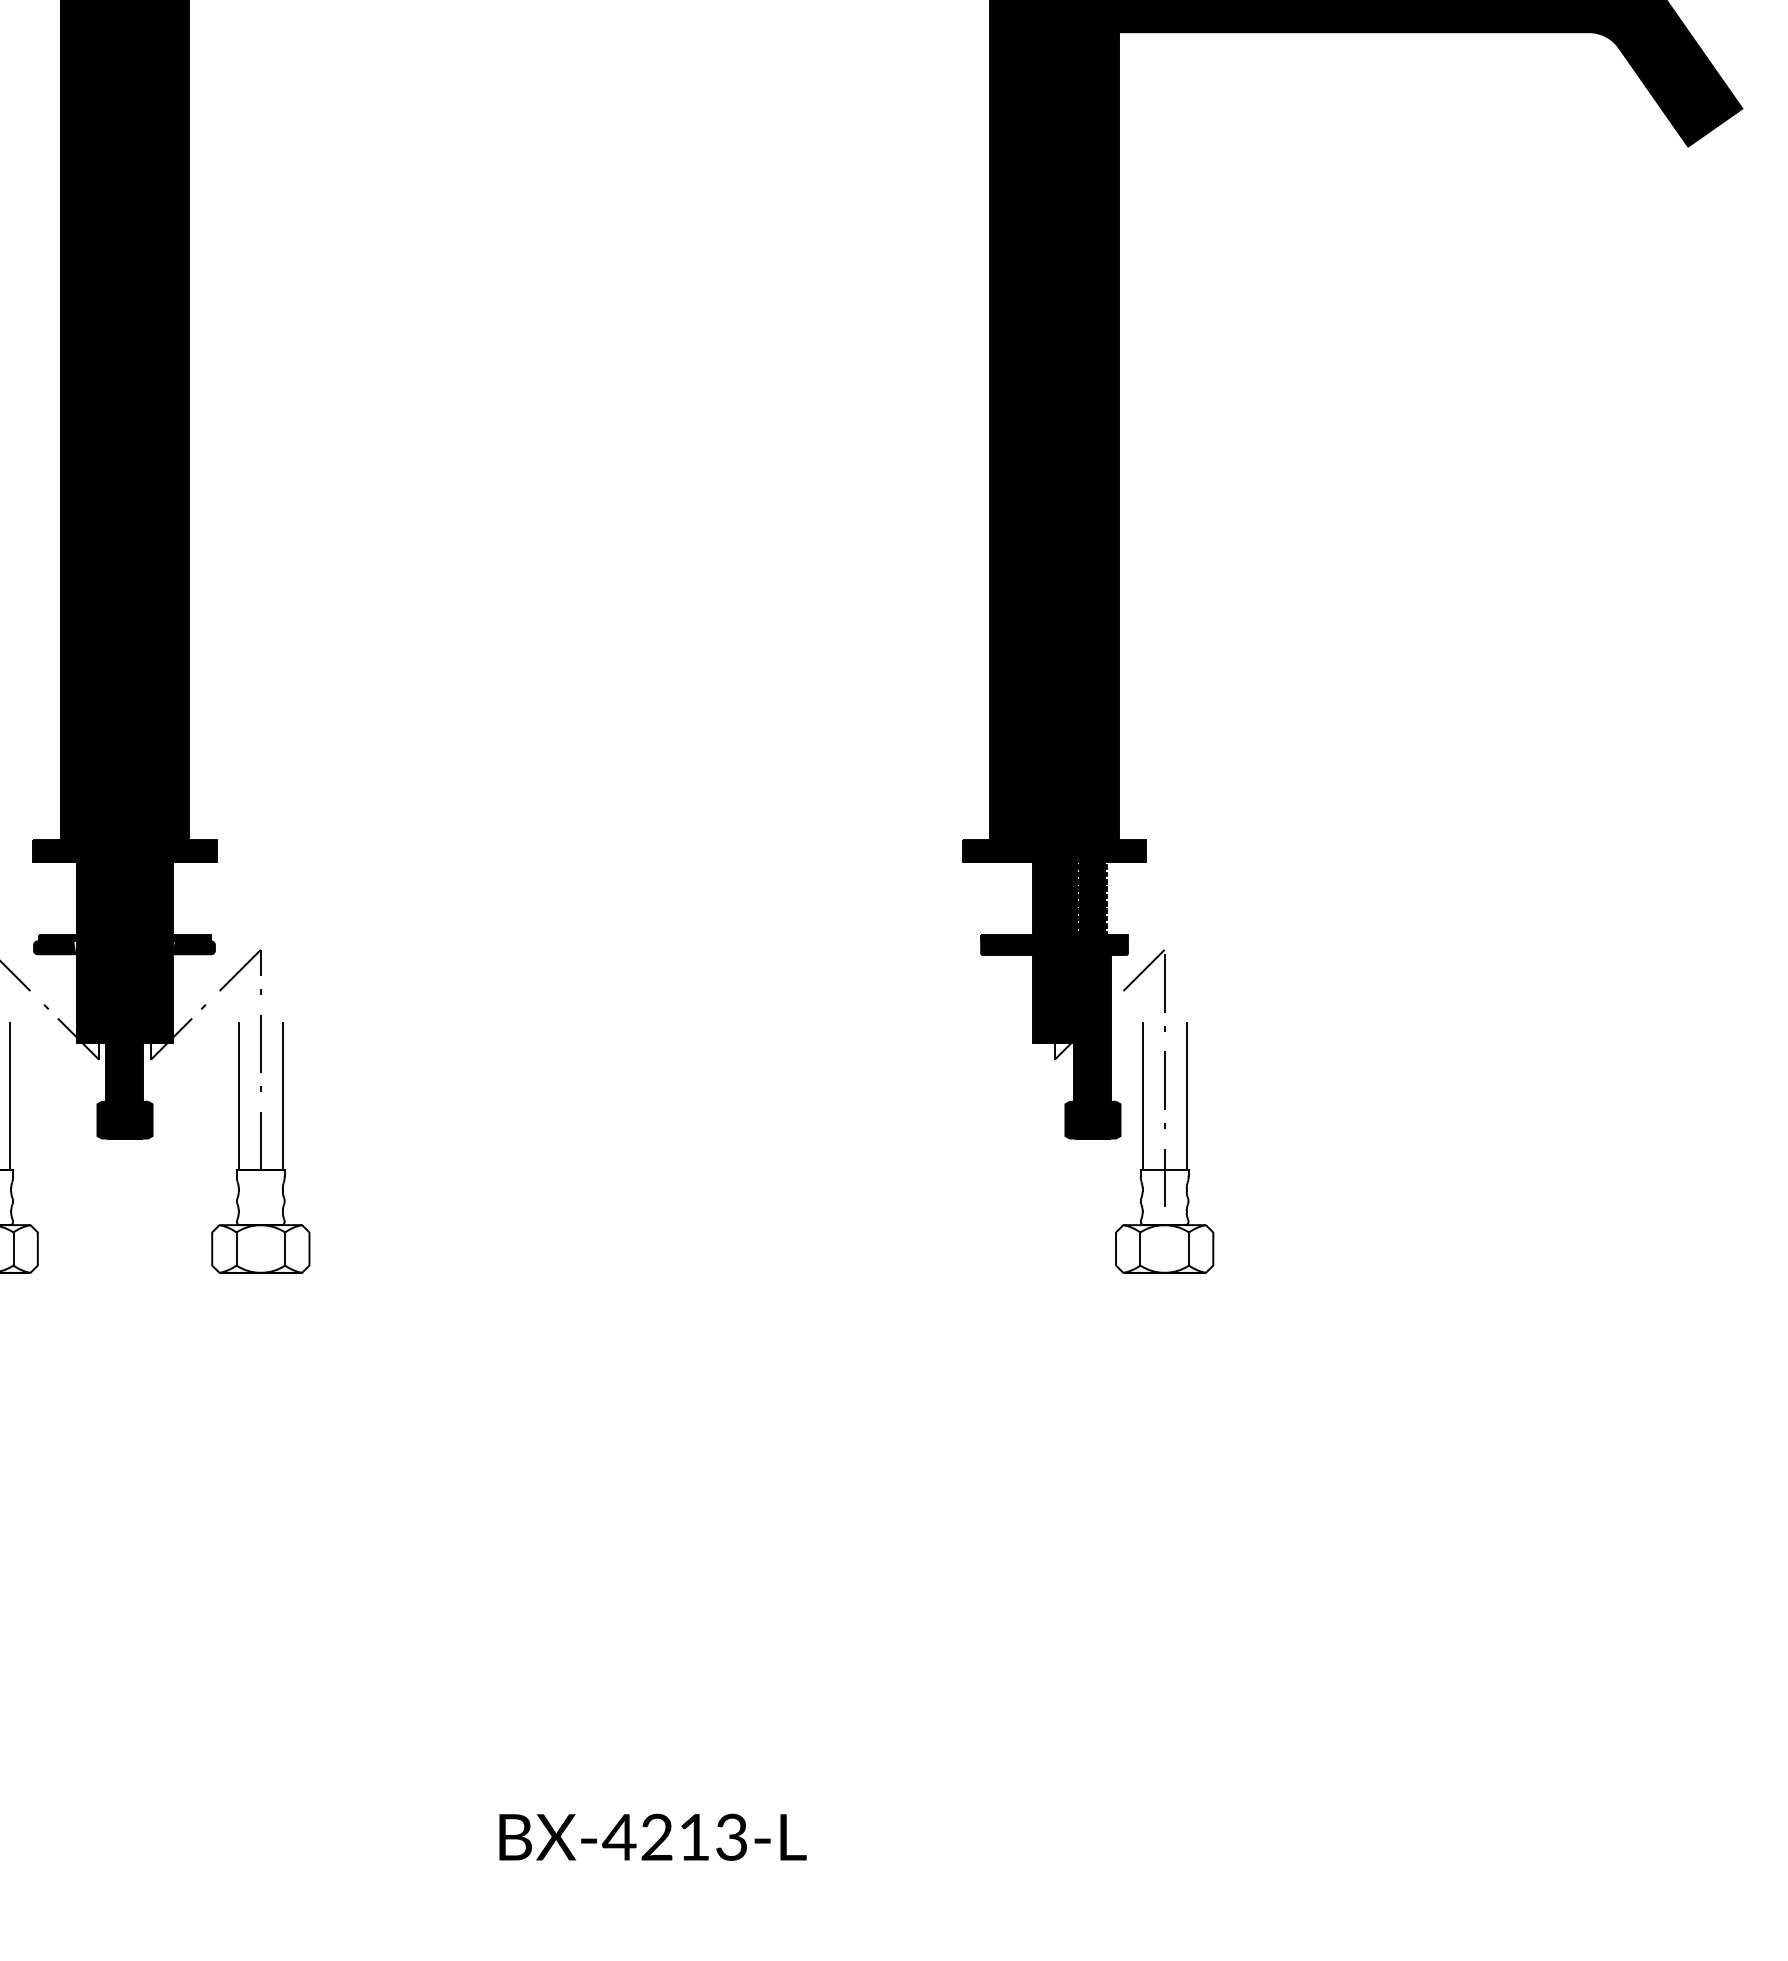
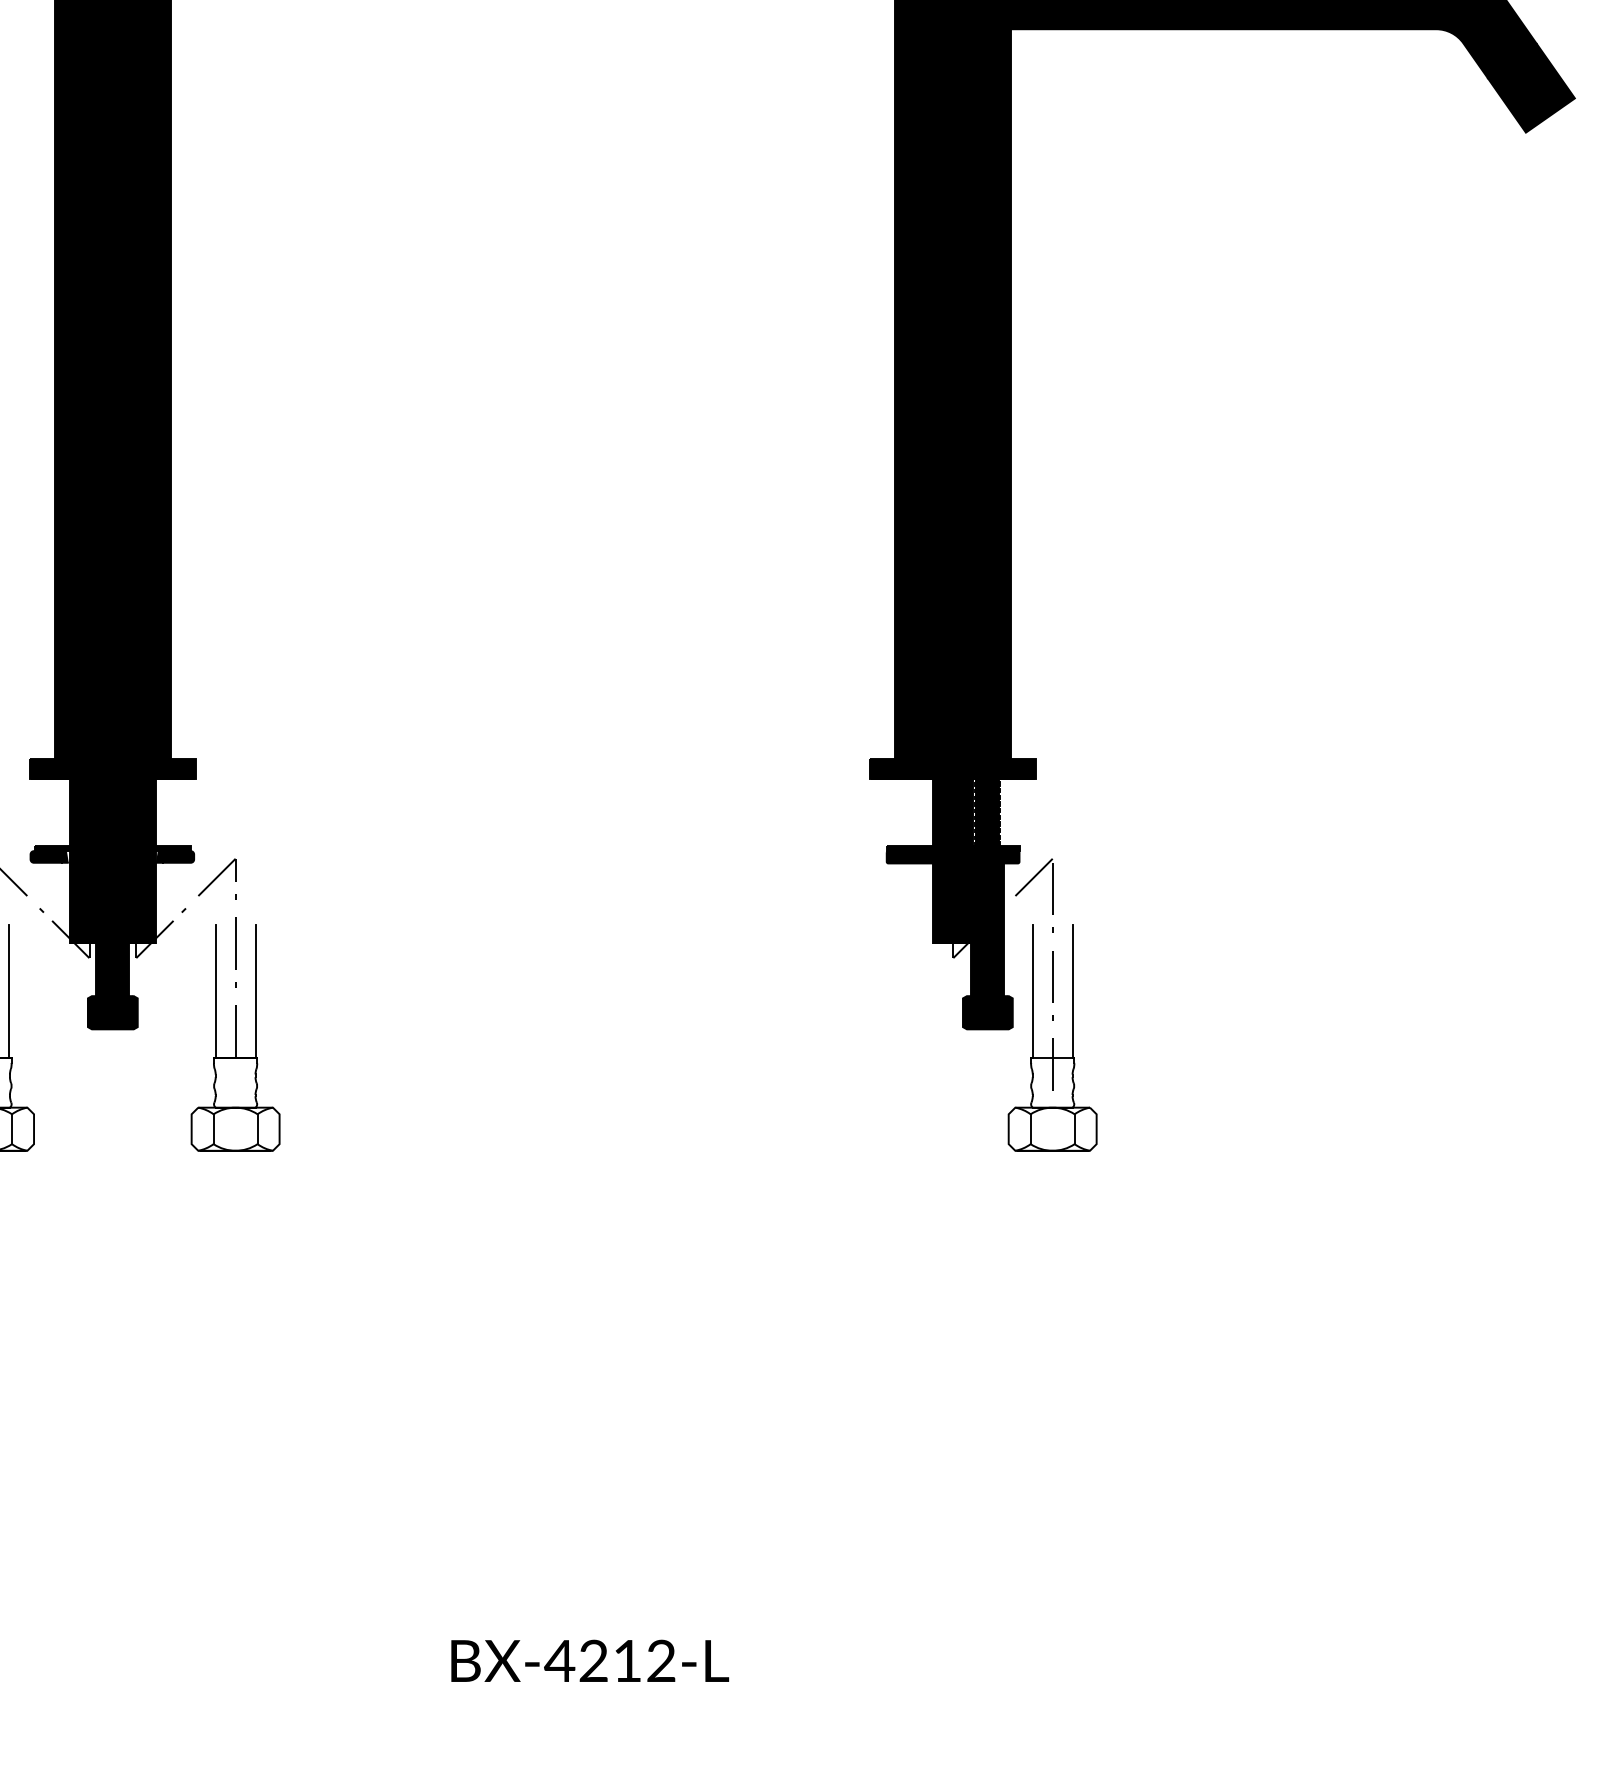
text: (731, 1837) -> (661, 1661), BX-4213-L -> BX-4212-L

